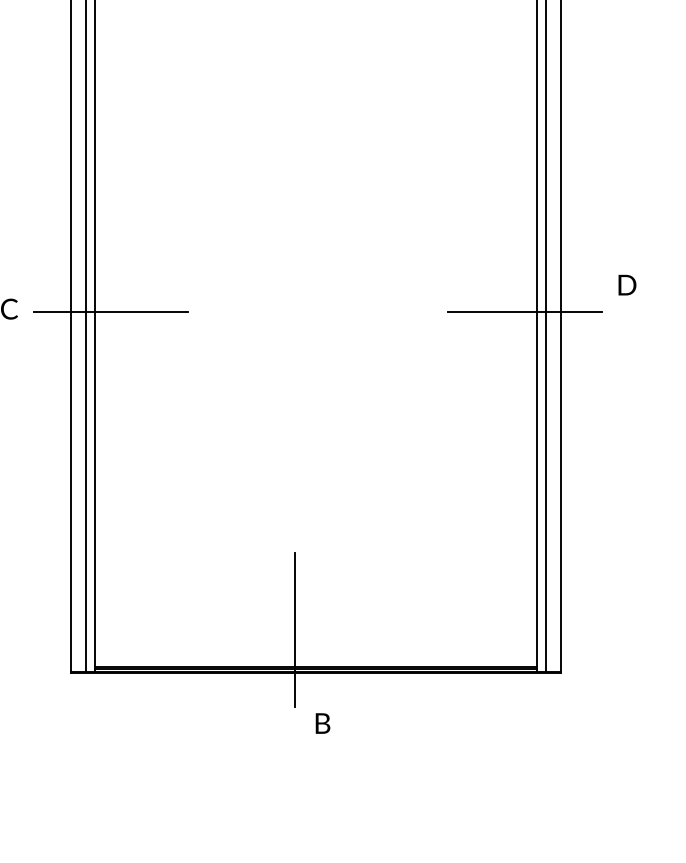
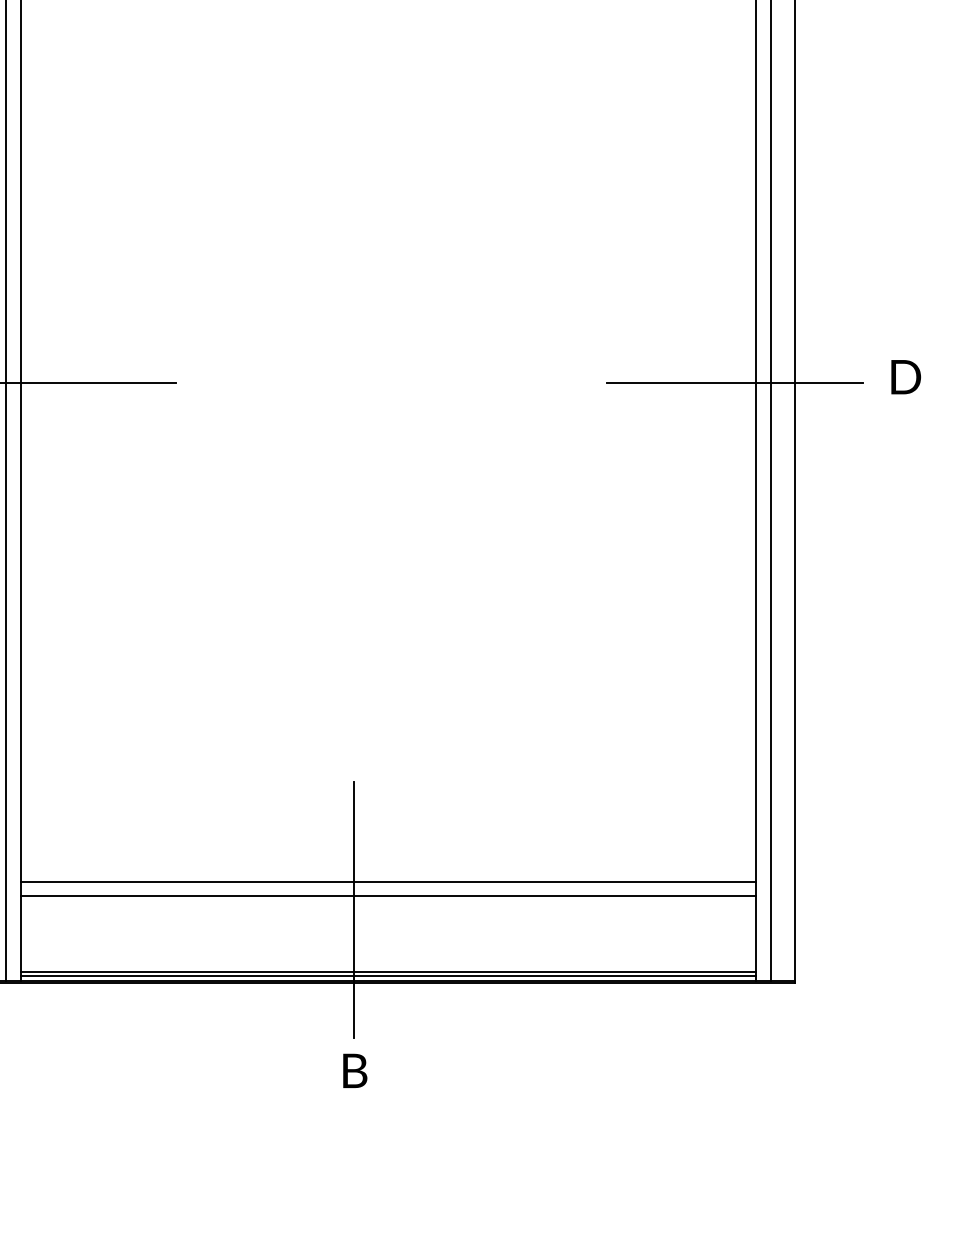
text: (627, 284) -> (906, 376), moved
line: (315, 613) -> (387, 883), added
line: (315, 621) -> (387, 896), added
text: (322, 723) -> (354, 1070), moved

